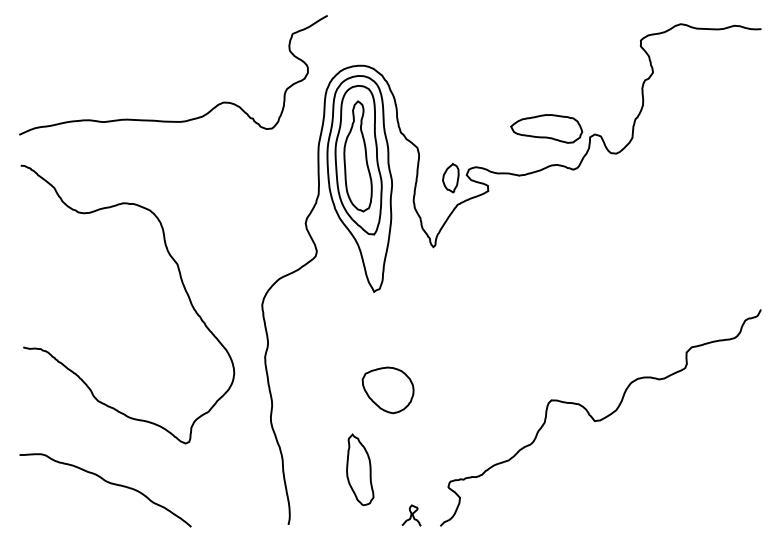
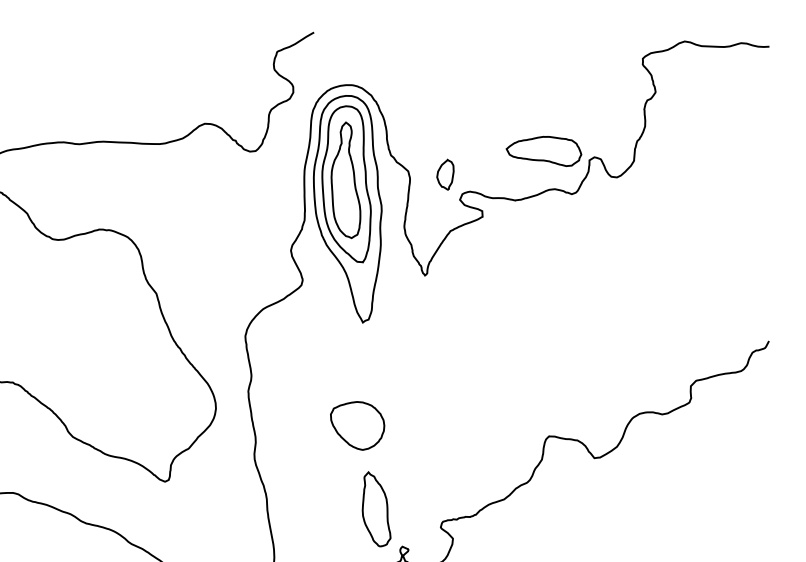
part: (450, 177) -> (445, 174), moved
part: (387, 390) -> (356, 426), moved
part: (360, 469) -> (376, 508), moved

